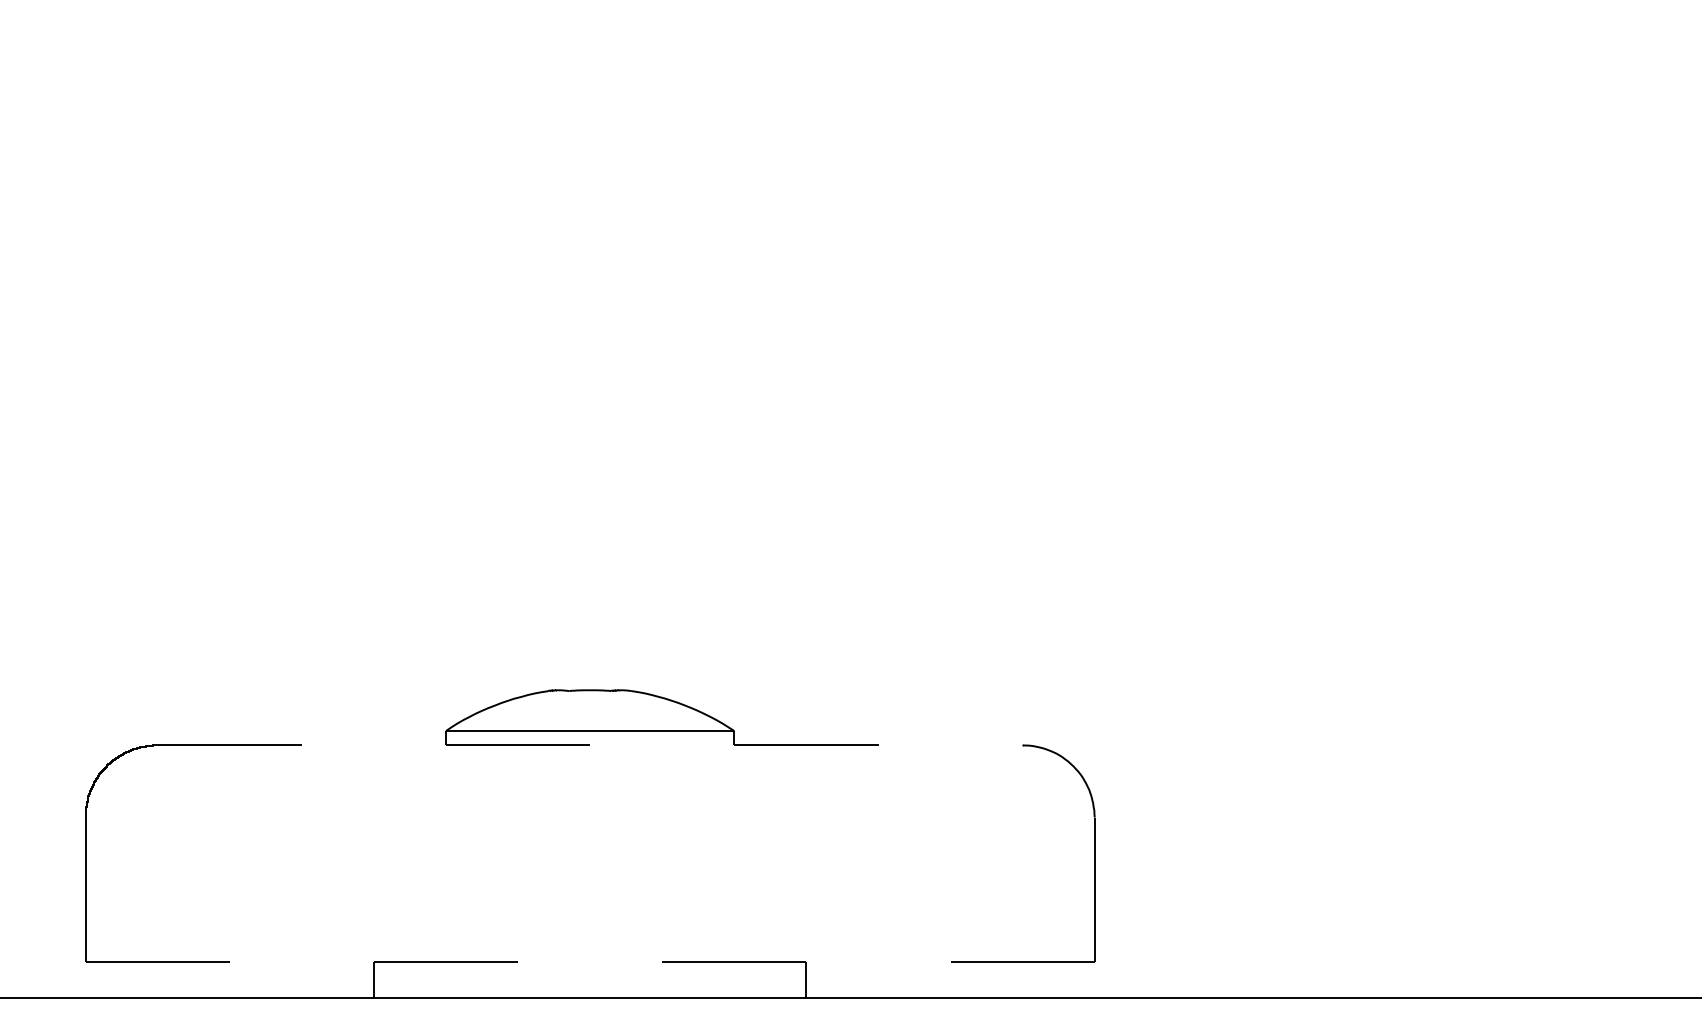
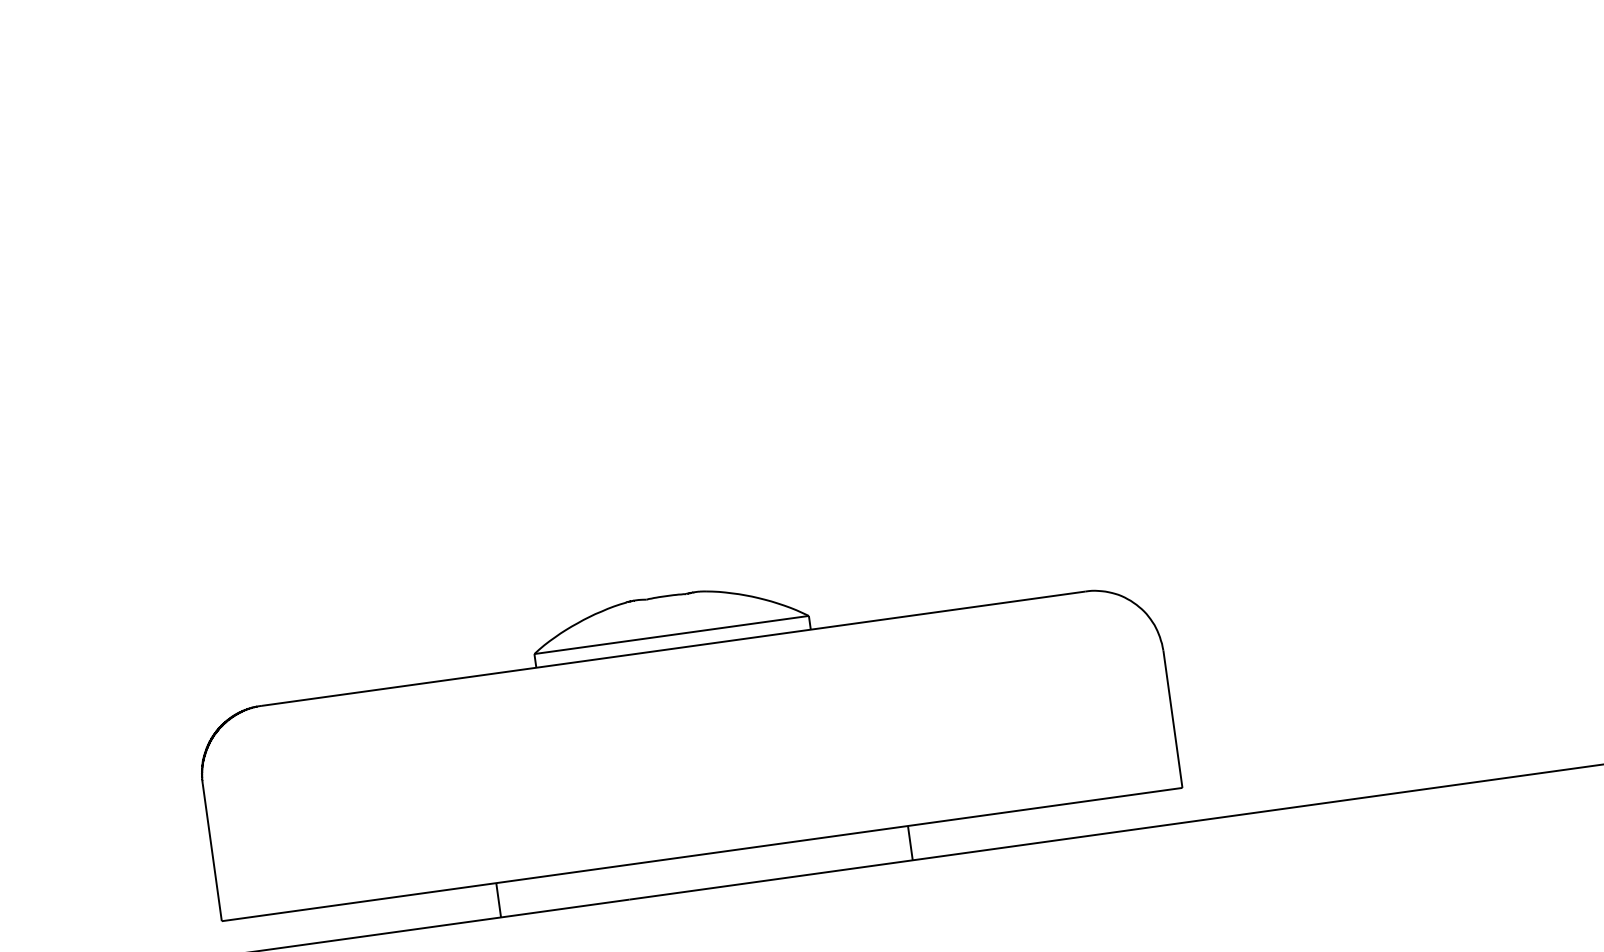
line: (590, 745) -> (673, 648), dashed -> solid
line: (590, 961) -> (702, 854), dashed -> solid

